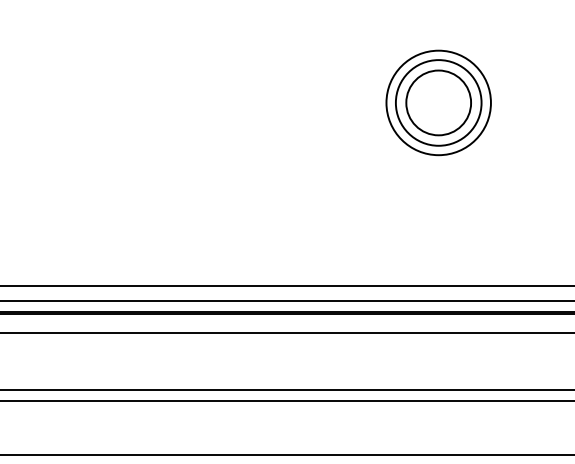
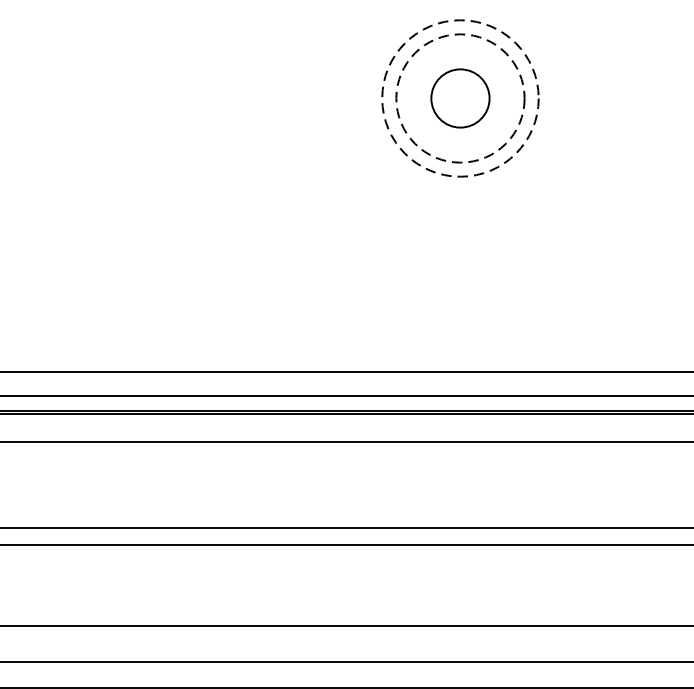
circle: (438, 102) -> (460, 97), size x0.6
circle: (438, 102) -> (460, 97), solid -> dashed
circle: (438, 102) -> (460, 97), solid -> dashed

